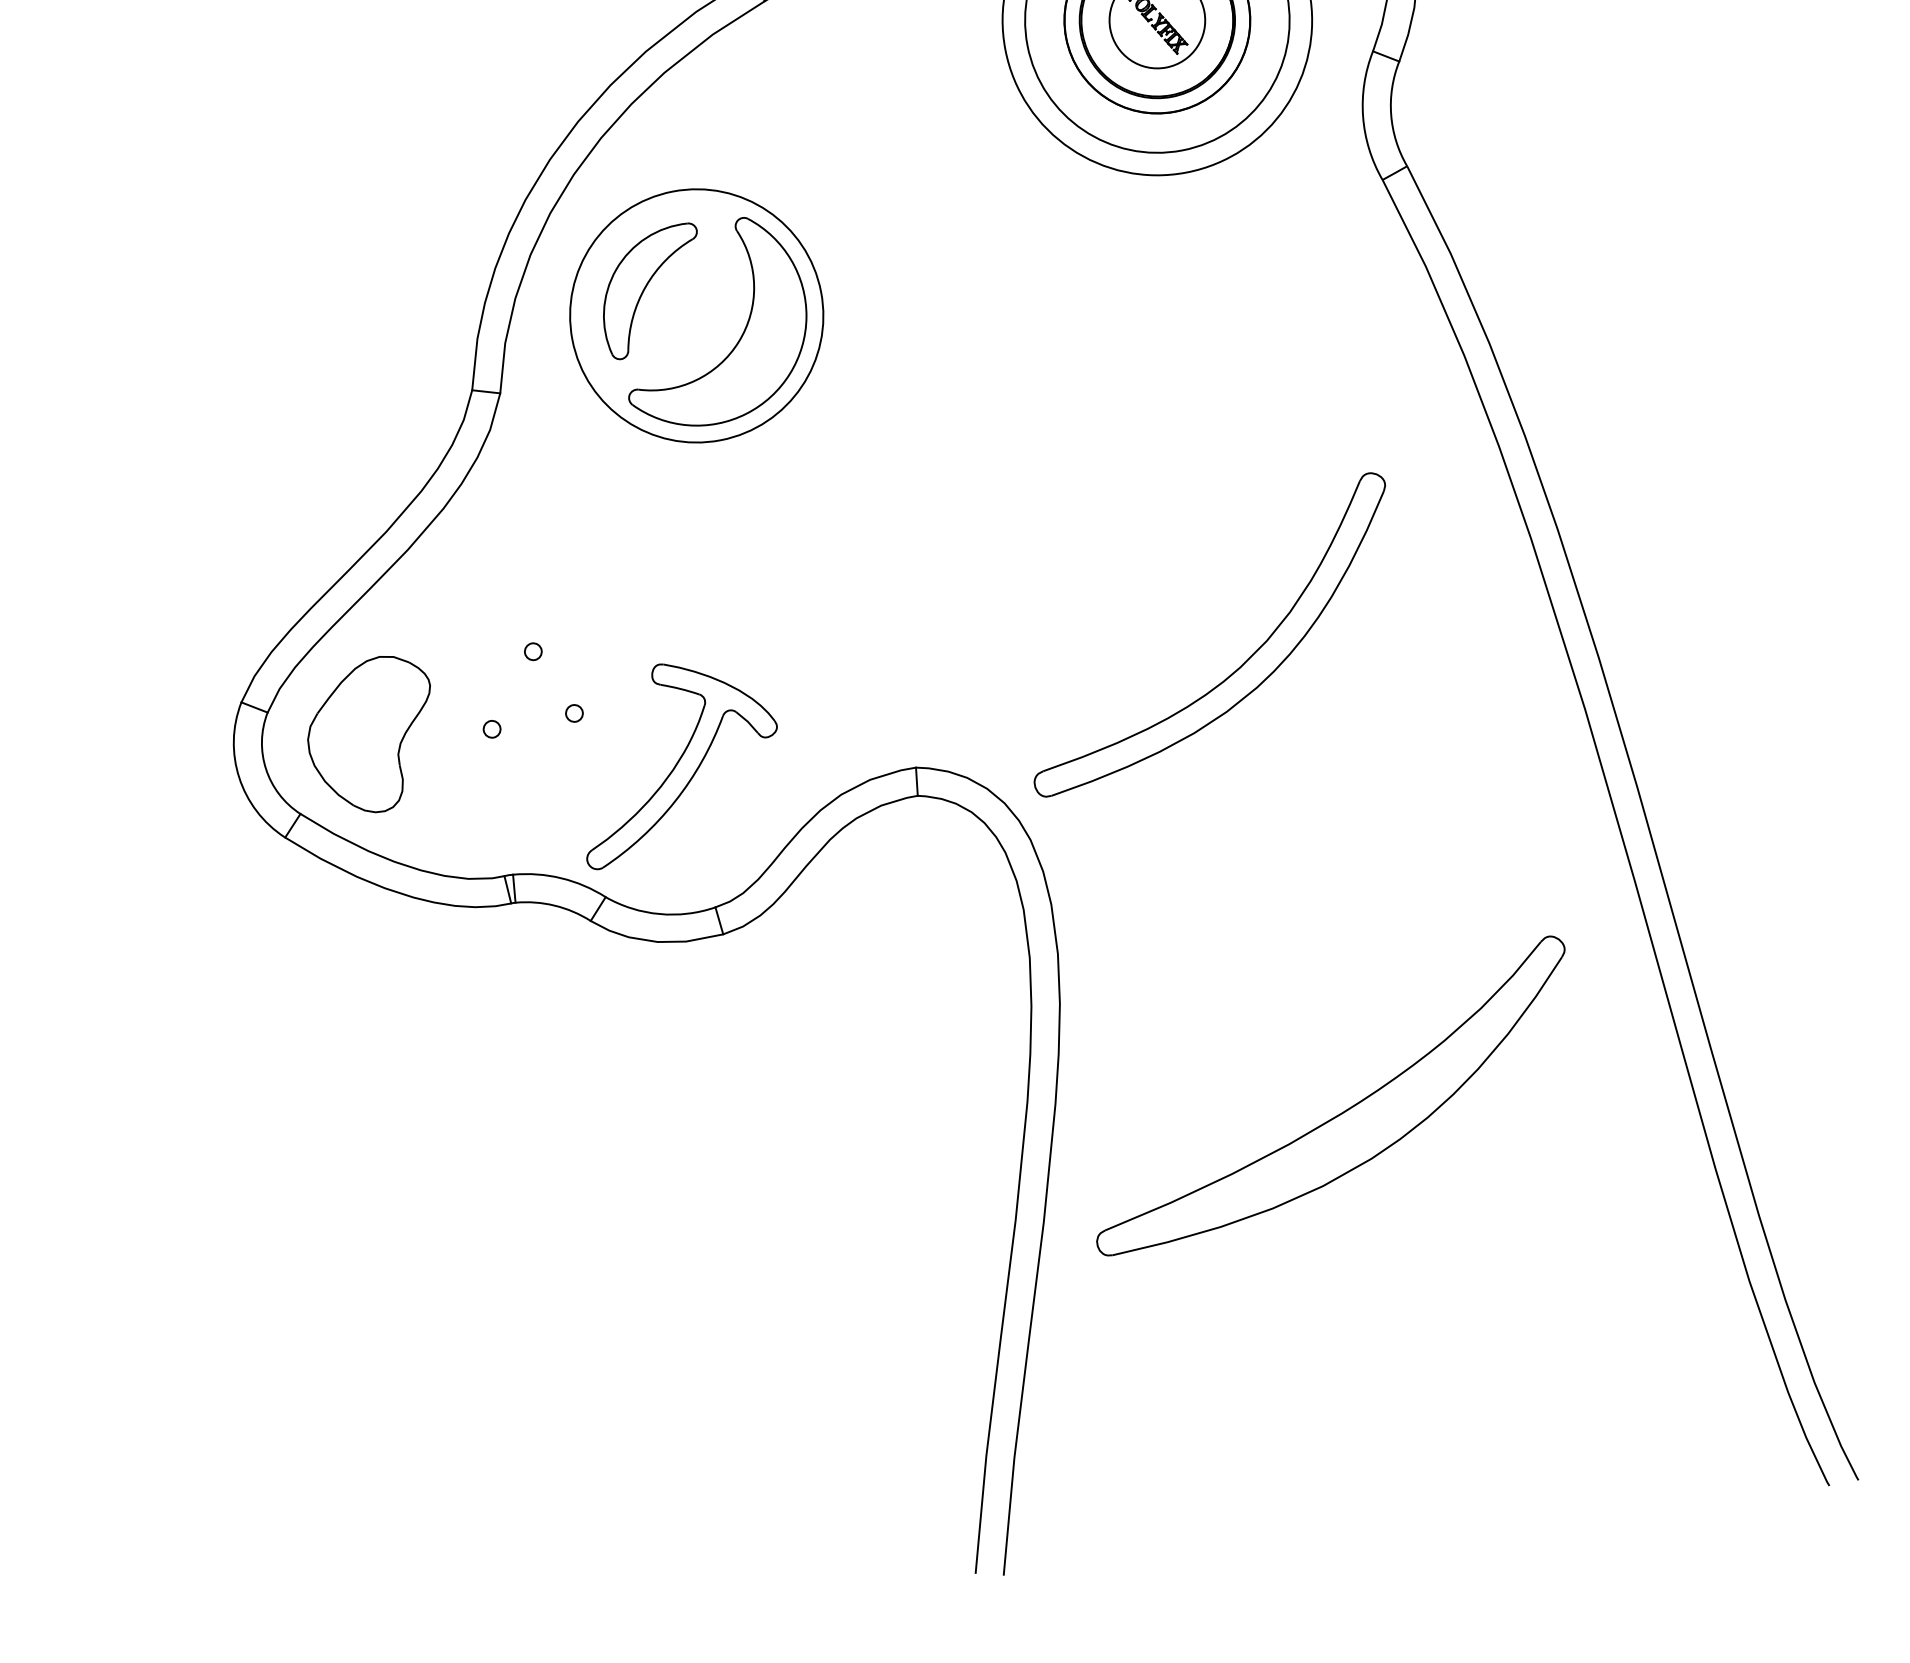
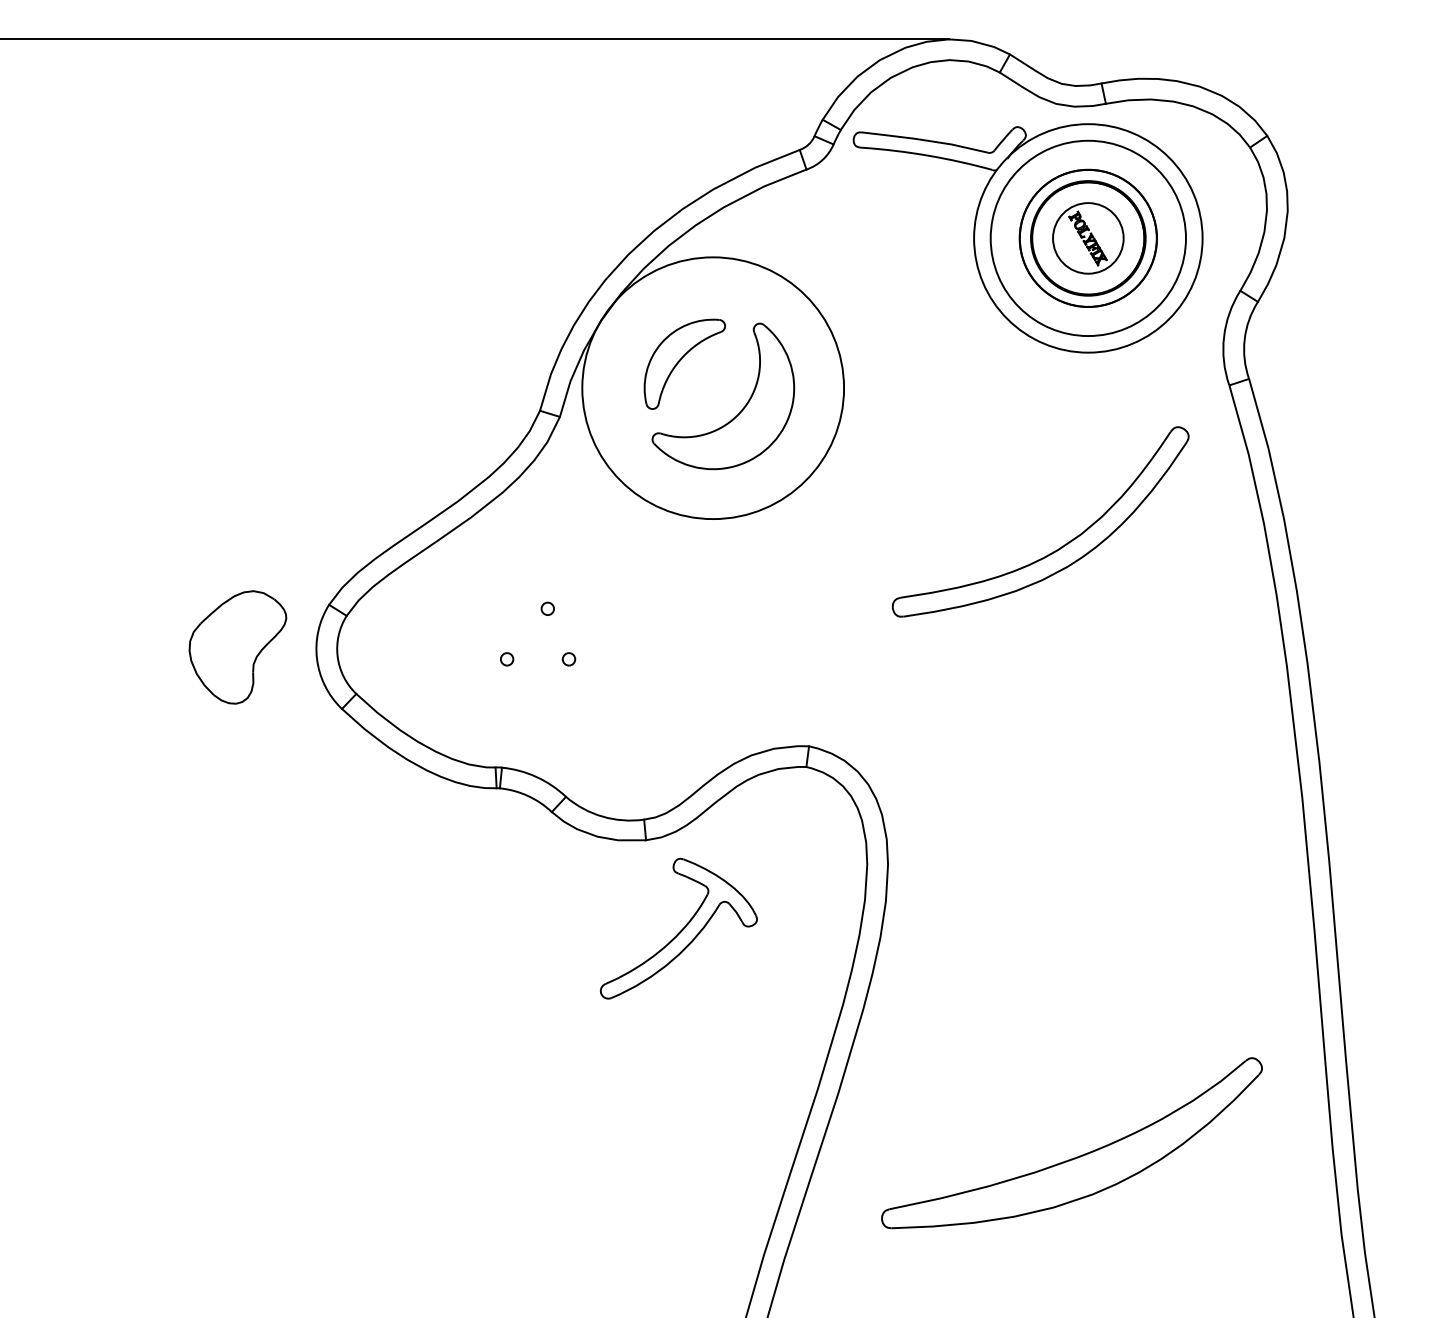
circle: (695, 315) -> (712, 387), size x1.4
part: (1237, 667) -> (1056, 549), moved
part: (372, 735) -> (237, 647), moved
part: (674, 757) -> (678, 928), moved
part: (1340, 1112) -> (1076, 1156), moved

